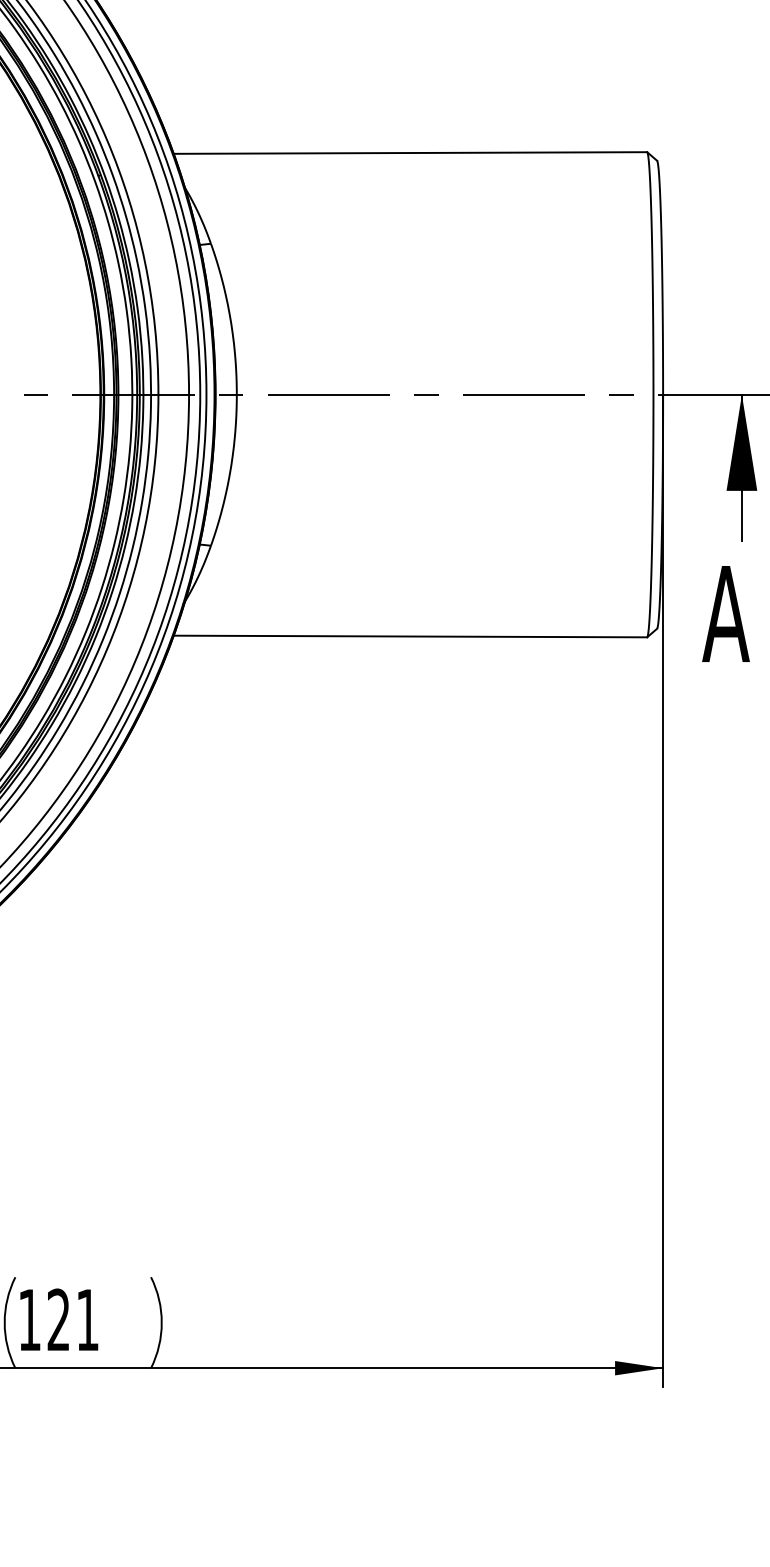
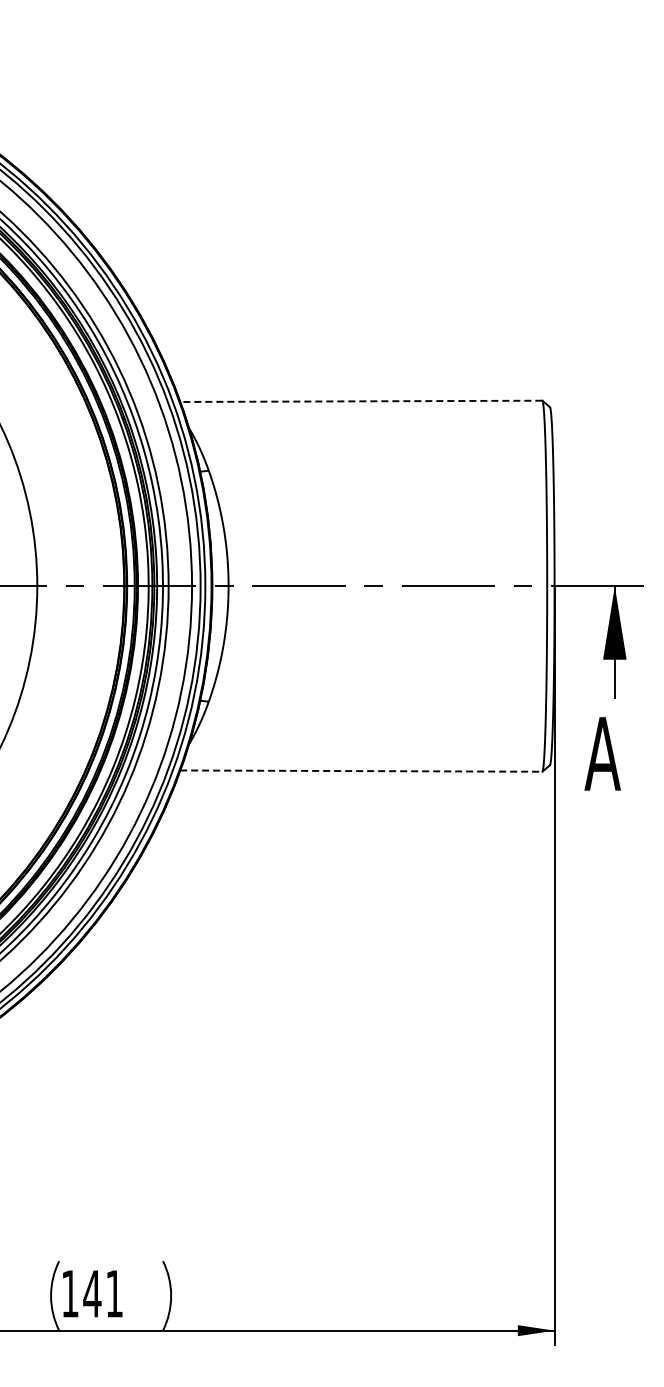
line: (409, 153) -> (360, 401), solid -> dashed
line: (410, 637) -> (361, 771), solid -> dashed
text: (58, 1319) -> (92, 1293), 121 -> 141

